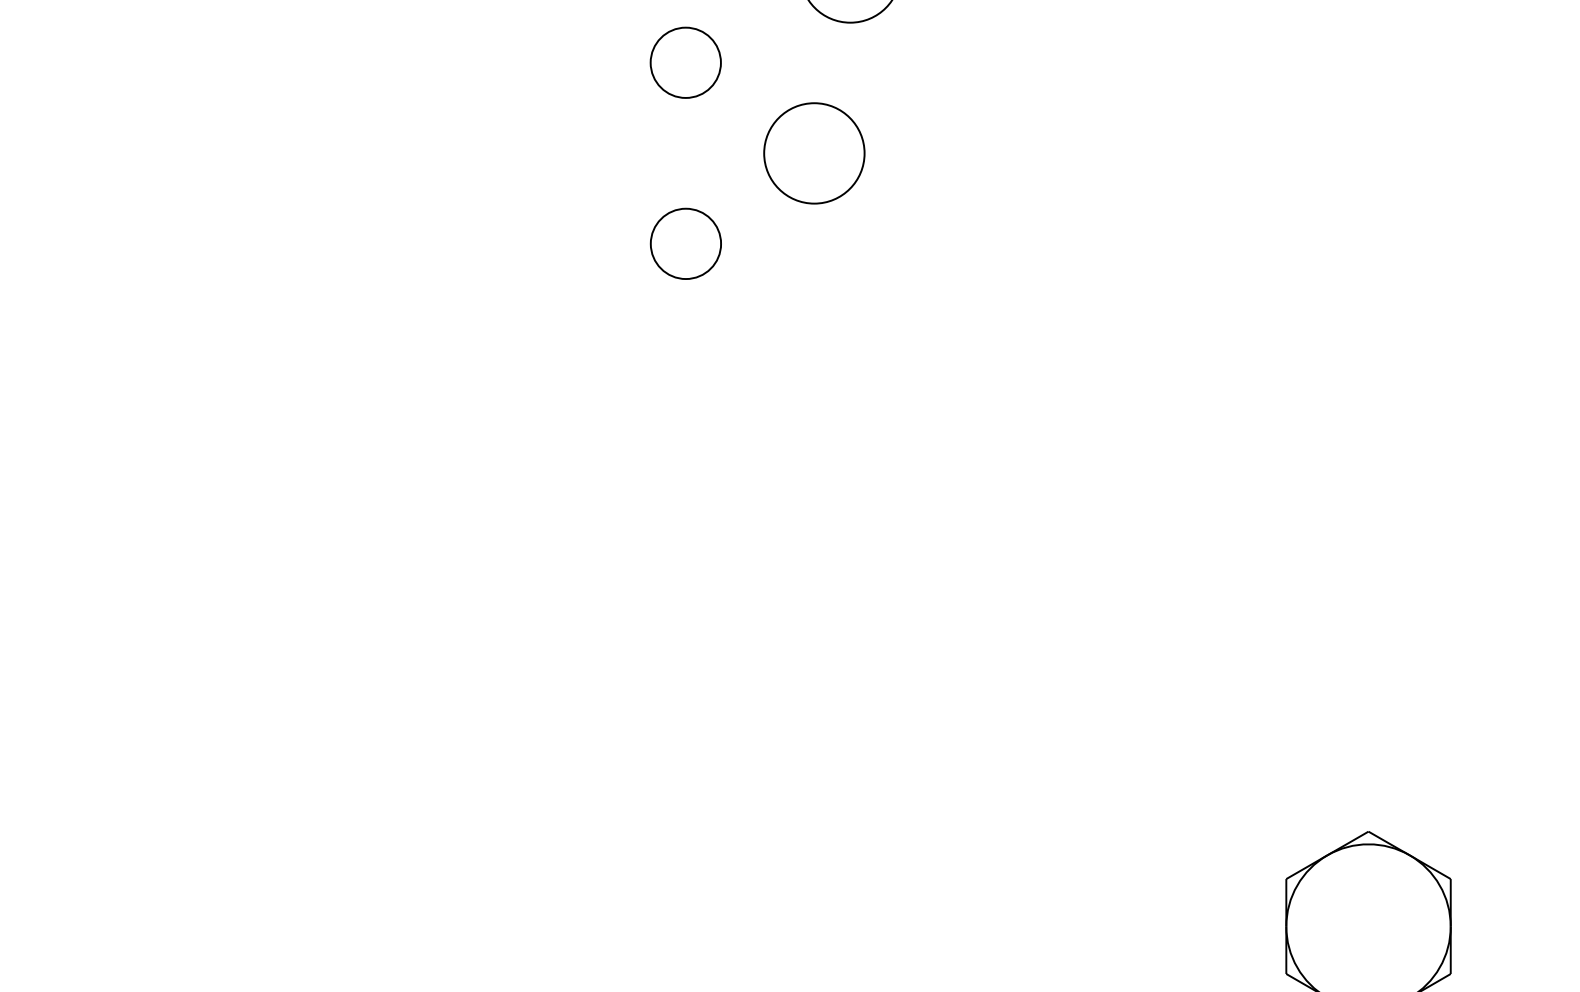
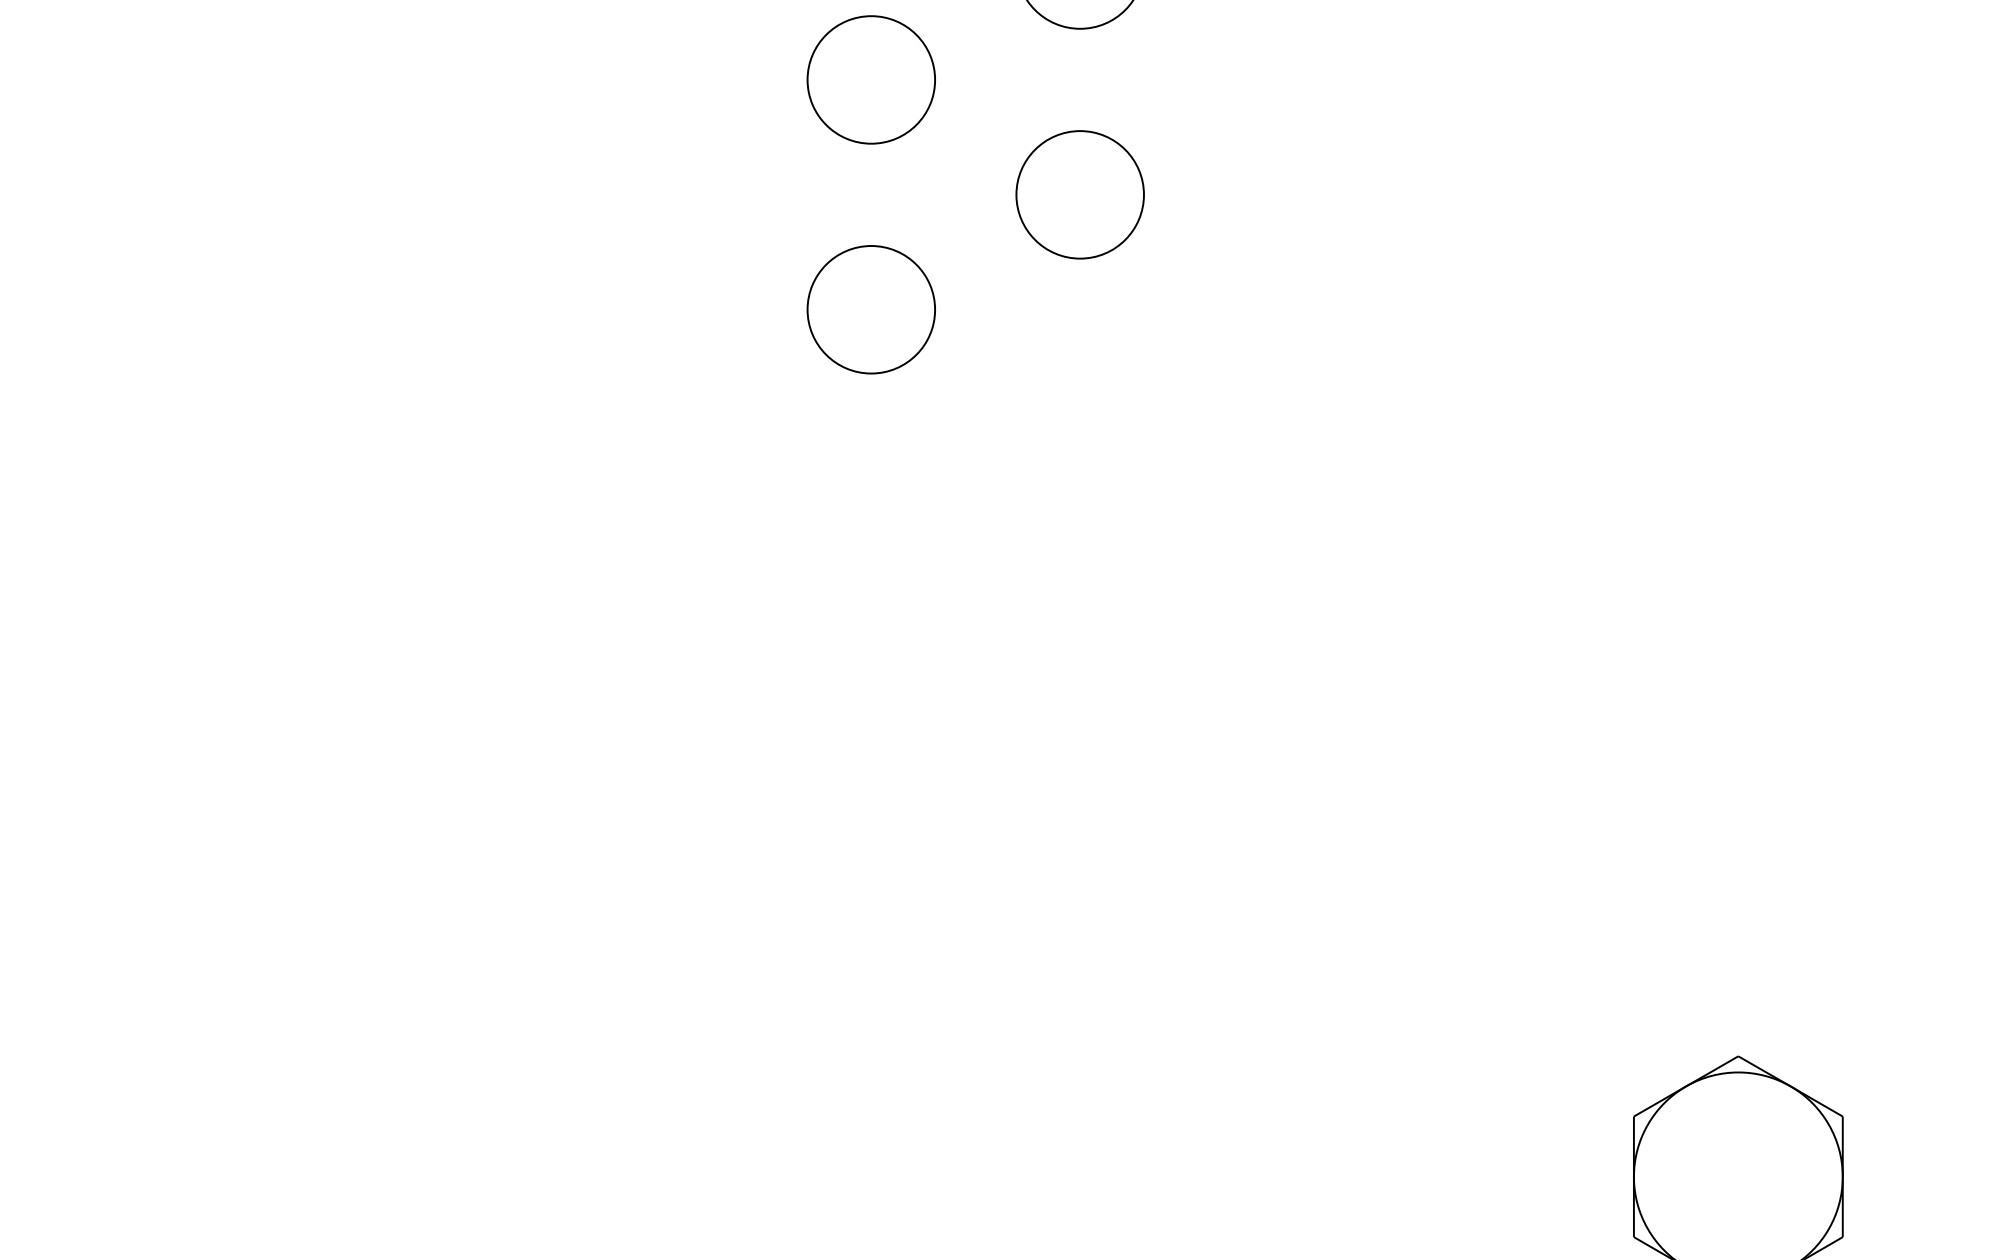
circle: (685, 62) -> (870, 79), size x1.43
circle: (814, 153) -> (1080, 194), moved
circle: (685, 243) -> (870, 309), size x1.43

